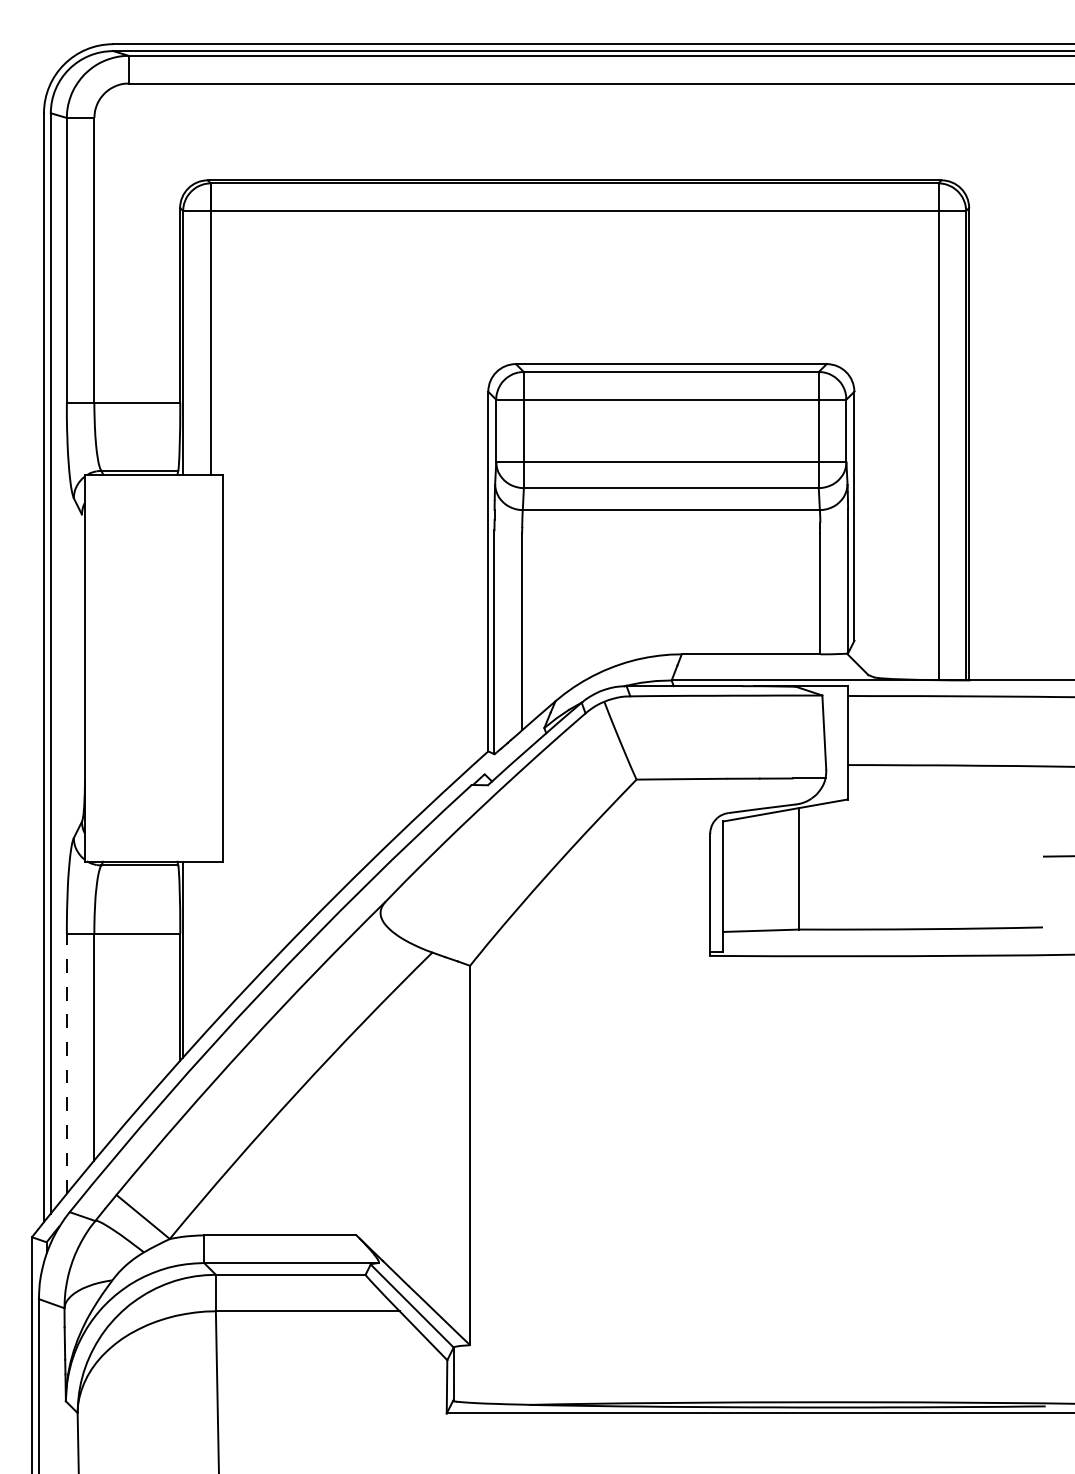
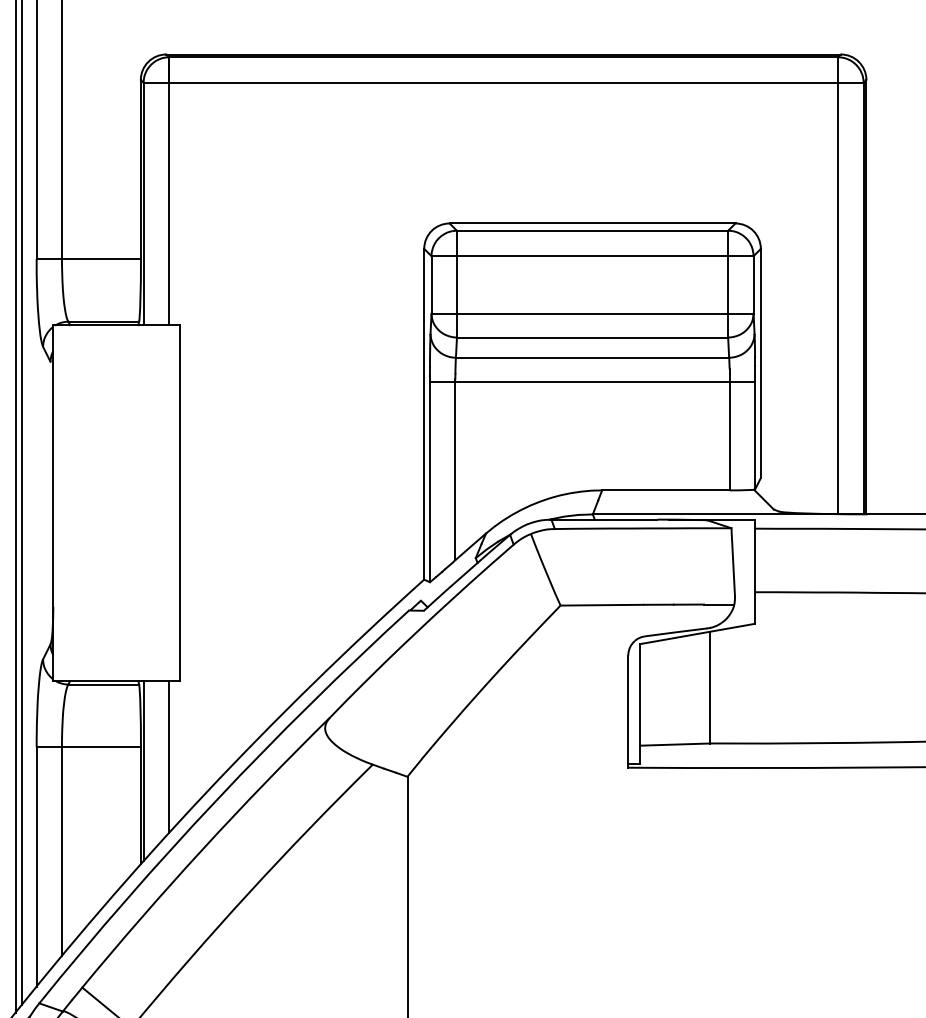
line: (671, 536) -> (592, 382), added
line: (210, 944) -> (168, 757), added
line: (66, 1063) -> (36, 866), dashed -> solid

